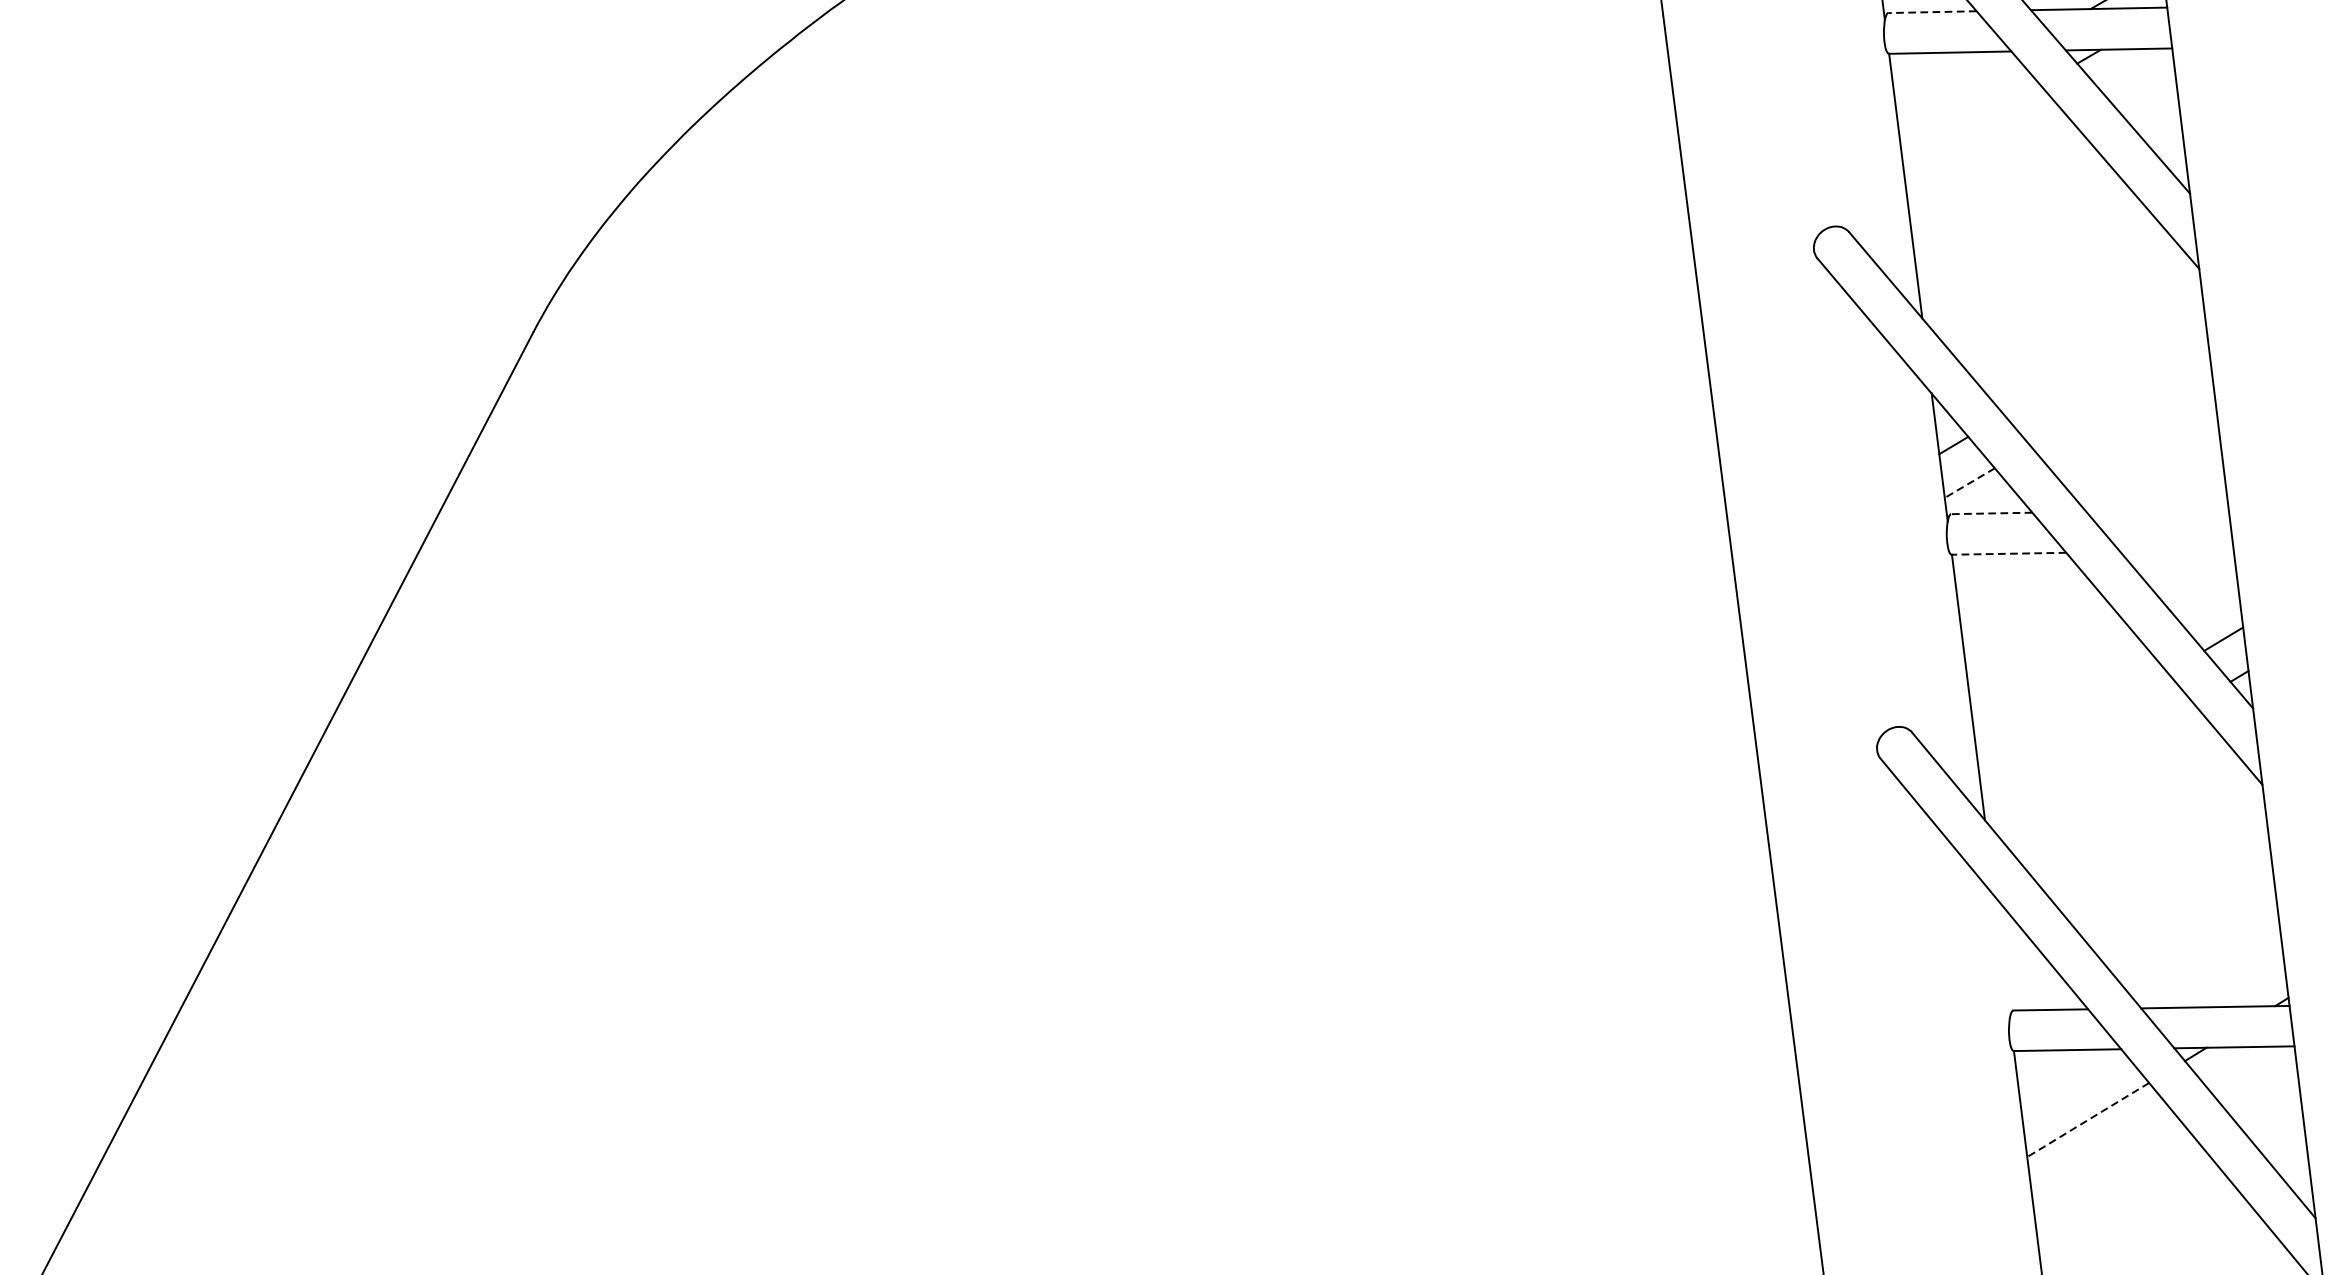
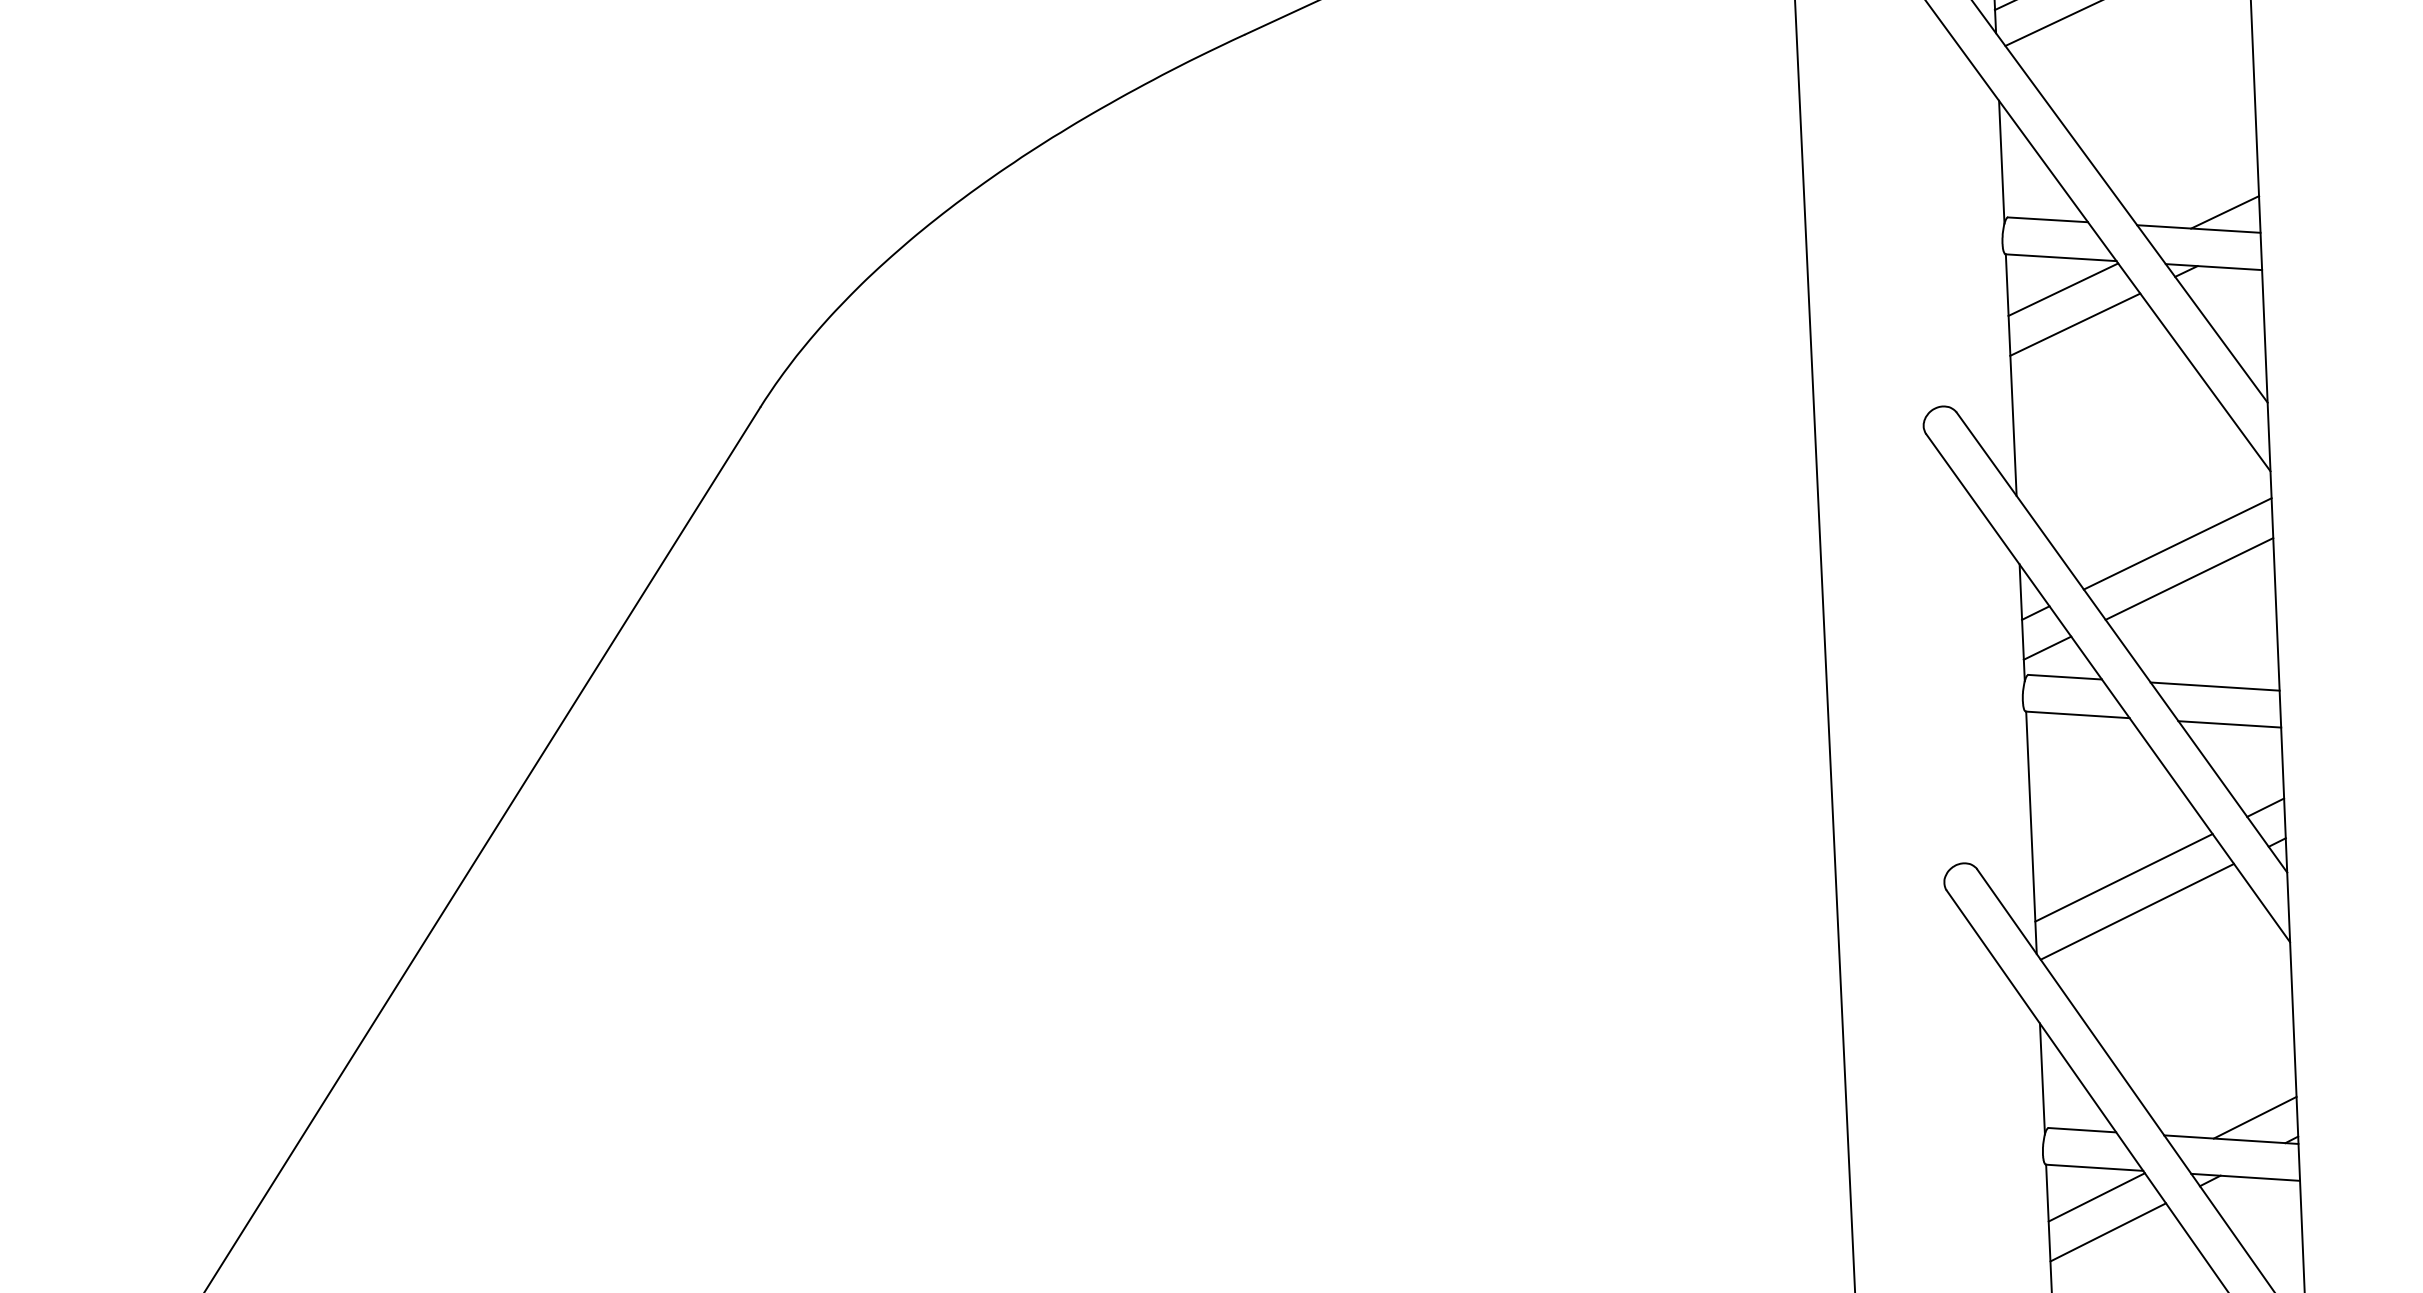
line: (1931, 11) -> (2047, 219), dashed -> solid
line: (1955, 87) -> (2063, 289), added
line: (1971, 124) -> (2075, 324), added
line: (2103, 356) -> (2177, 543), added
line: (2119, 393) -> (2189, 578), added
line: (1969, 483) -> (2047, 648), dashed -> solid
line: (2156, 510) -> (2214, 686), added
line: (1992, 513) -> (2065, 677), dashed -> solid
line: (2176, 550) -> (2229, 724), added
line: (2008, 553) -> (2077, 714), dashed -> solid
line: (2073, 728) -> (2123, 877), added
line: (2091, 764) -> (2137, 911), added
line: (2001, 956) -> (2041, 1078), added
line: (2238, 980) -> (2254, 1117), added
line: (2072, 1082) -> (2096, 1197), added
line: (2088, 1120) -> (2108, 1232), dashed -> solid

